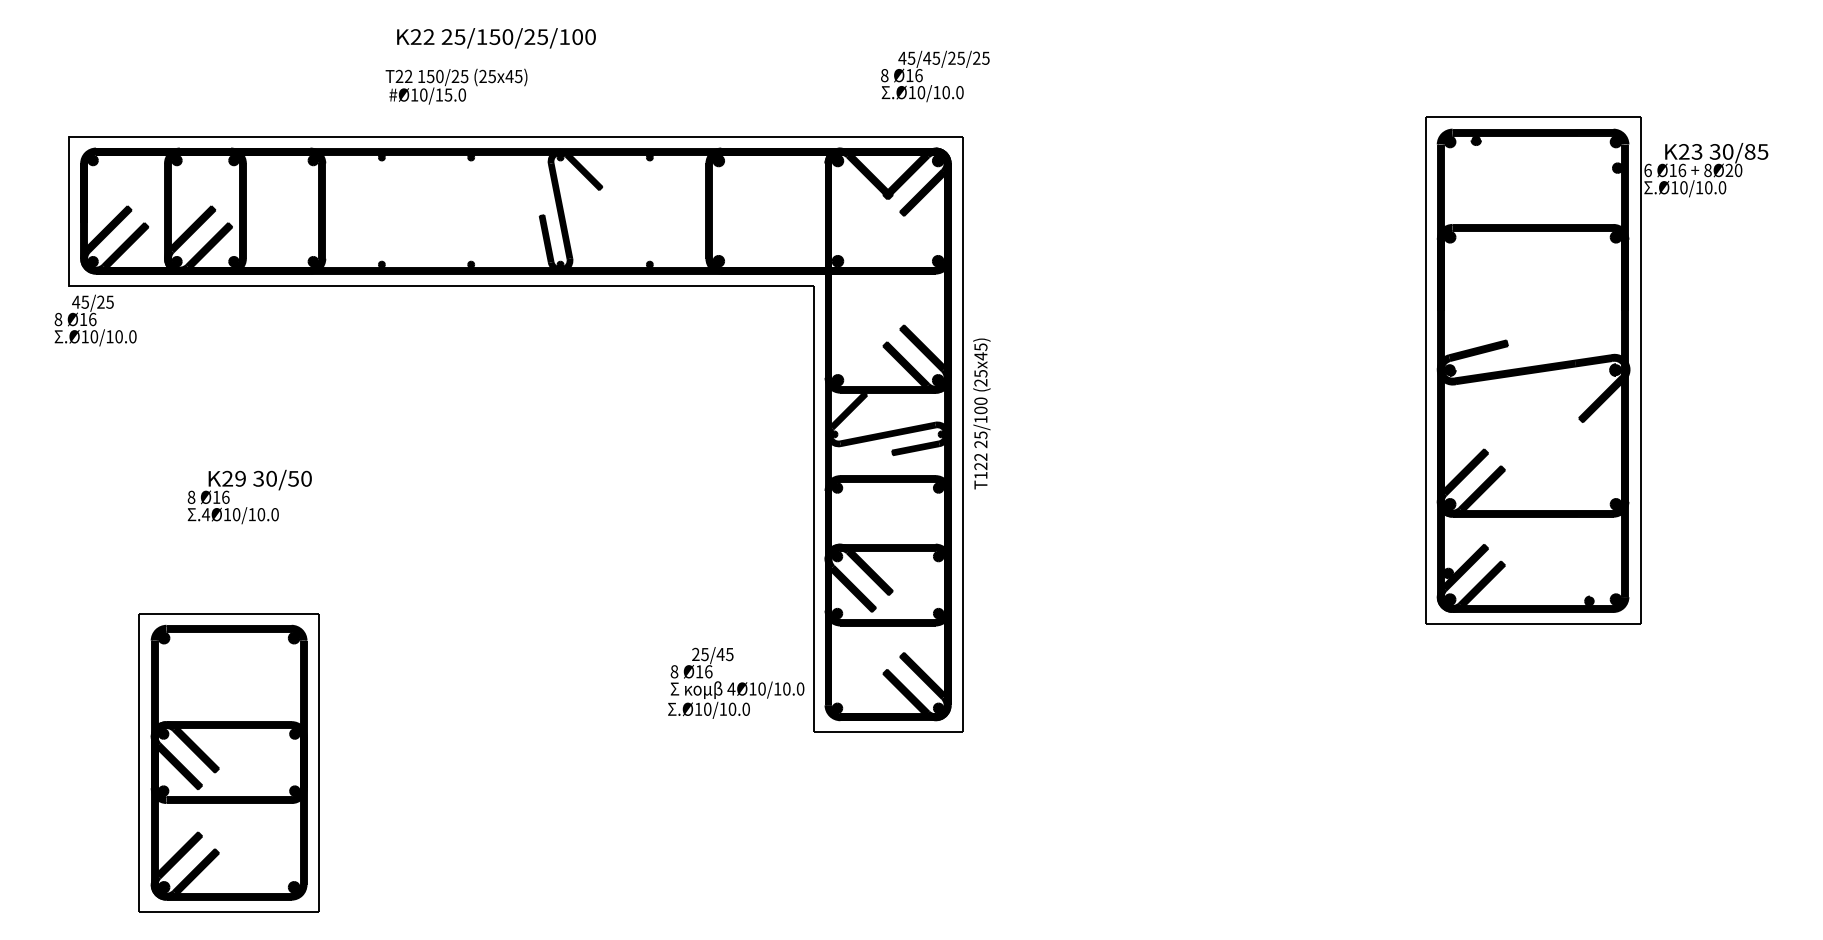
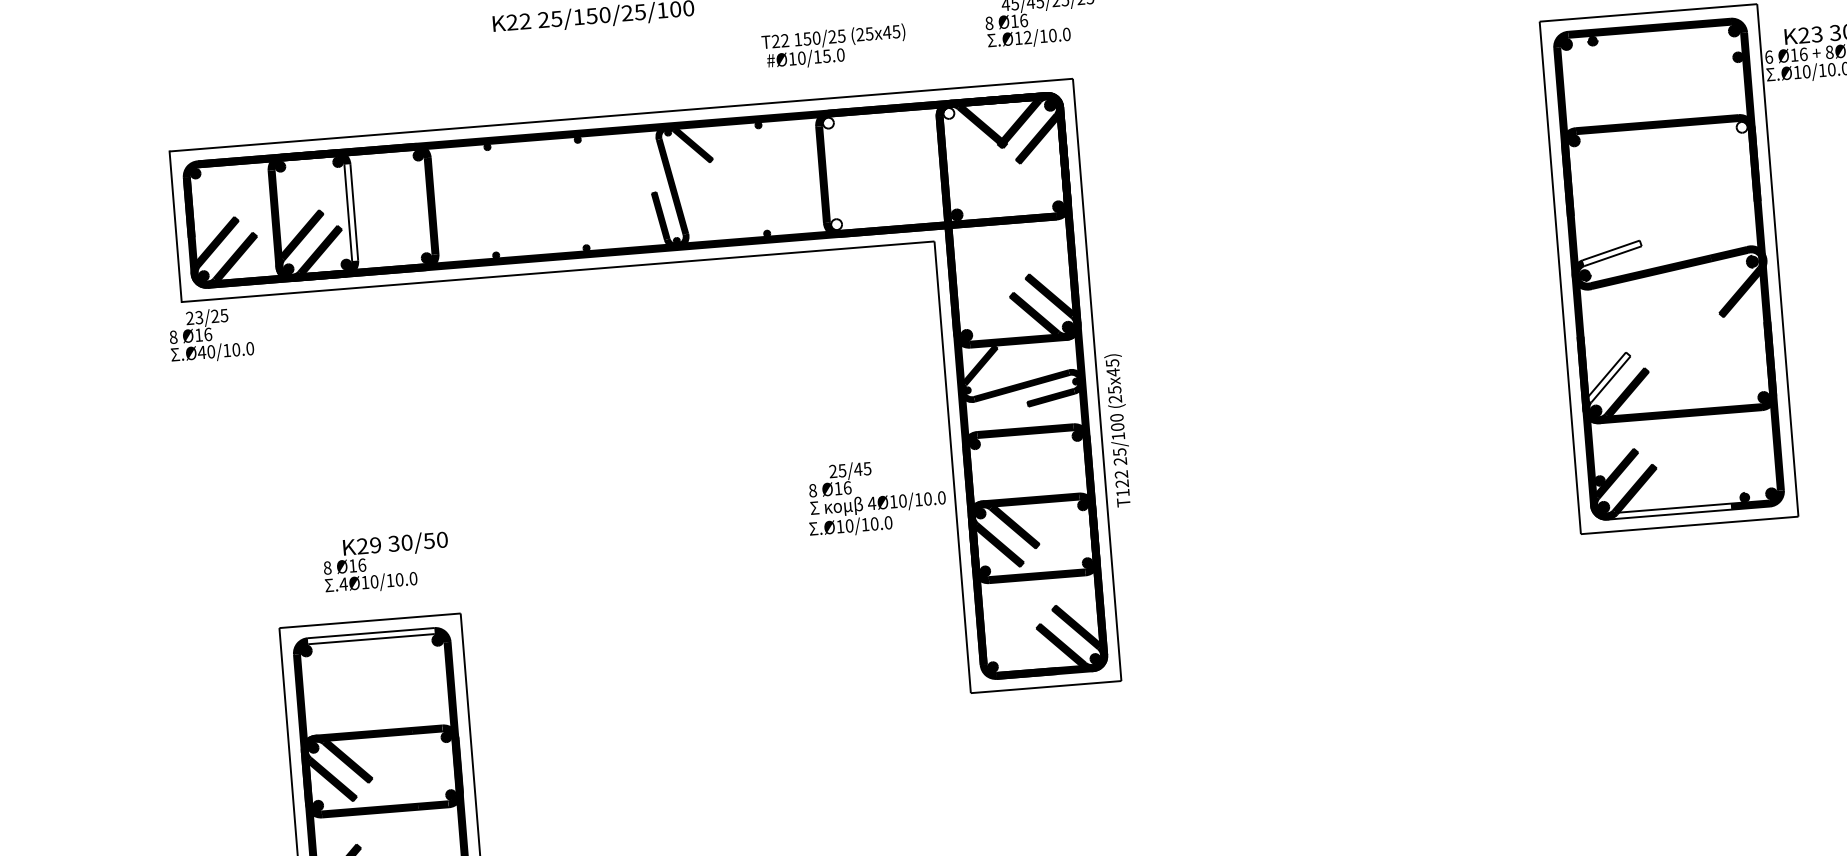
text: (456, 86) -> (834, 46), moved
text: (921, 92) -> (1027, 37), .Ø10/10.0 -> .Ø12/10.0
fill: (718, 160) -> (828, 122), removed
fill: (837, 160) -> (948, 113), removed
fill: (242, 210) -> (350, 212), removed
fill: (1615, 236) -> (1741, 126), removed
fill: (718, 260) -> (836, 223), removed
text: (80, 301) -> (194, 317), 45/25 -> 23/25
text: (85, 336) -> (202, 352), .Ø10/10.0 -> .Ø40/10.0
fill: (1478, 350) -> (1612, 253), removed
text: (981, 413) -> (1118, 430), moved
fill: (1465, 472) -> (1608, 377), removed
text: (249, 496) -> (386, 562), moved
fill: (1514, 608) -> (1669, 511), removed
fill: (228, 628) -> (370, 635), removed
text: (736, 682) -> (876, 496), moved

